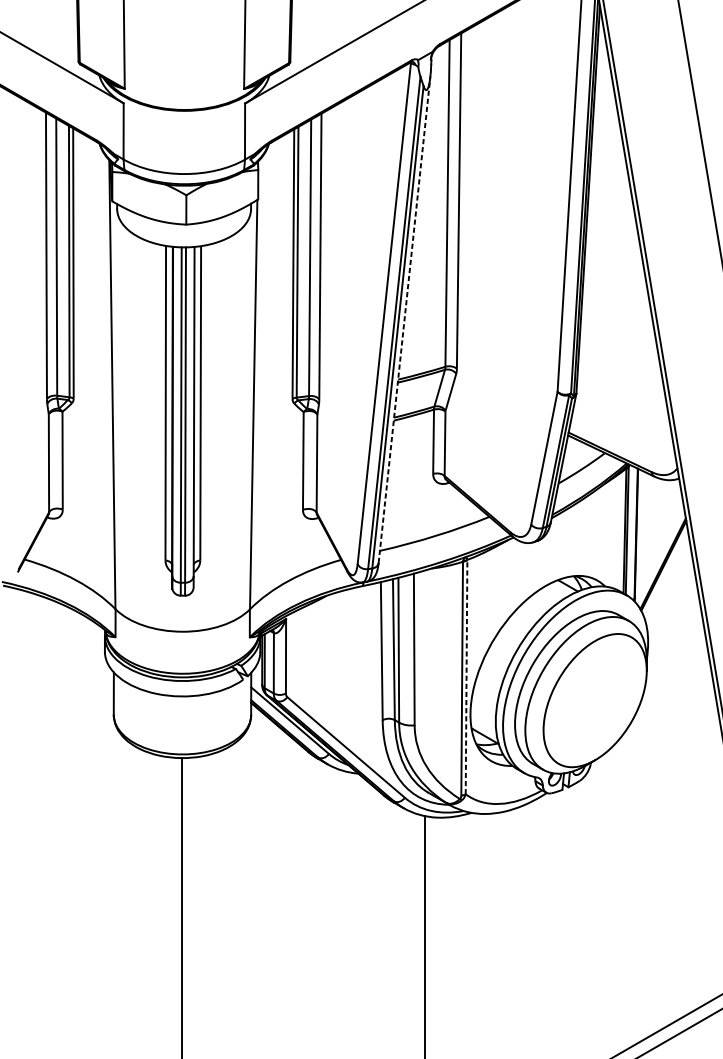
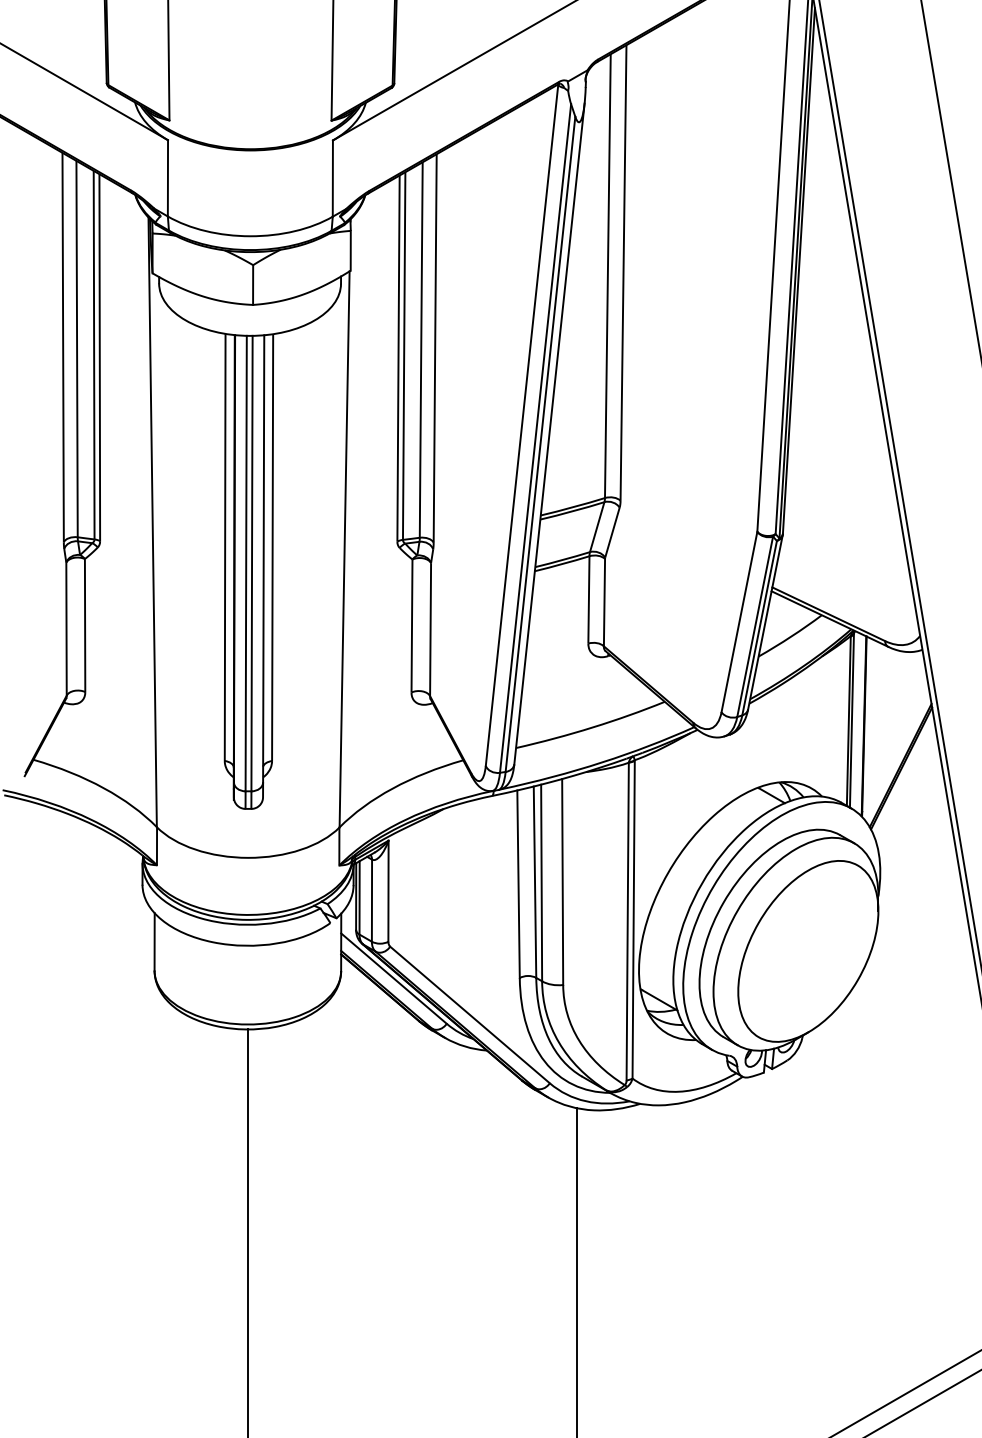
line: (404, 319) -> (549, 433), dashed -> solid
line: (466, 677) -> (633, 919), dashed -> solid

